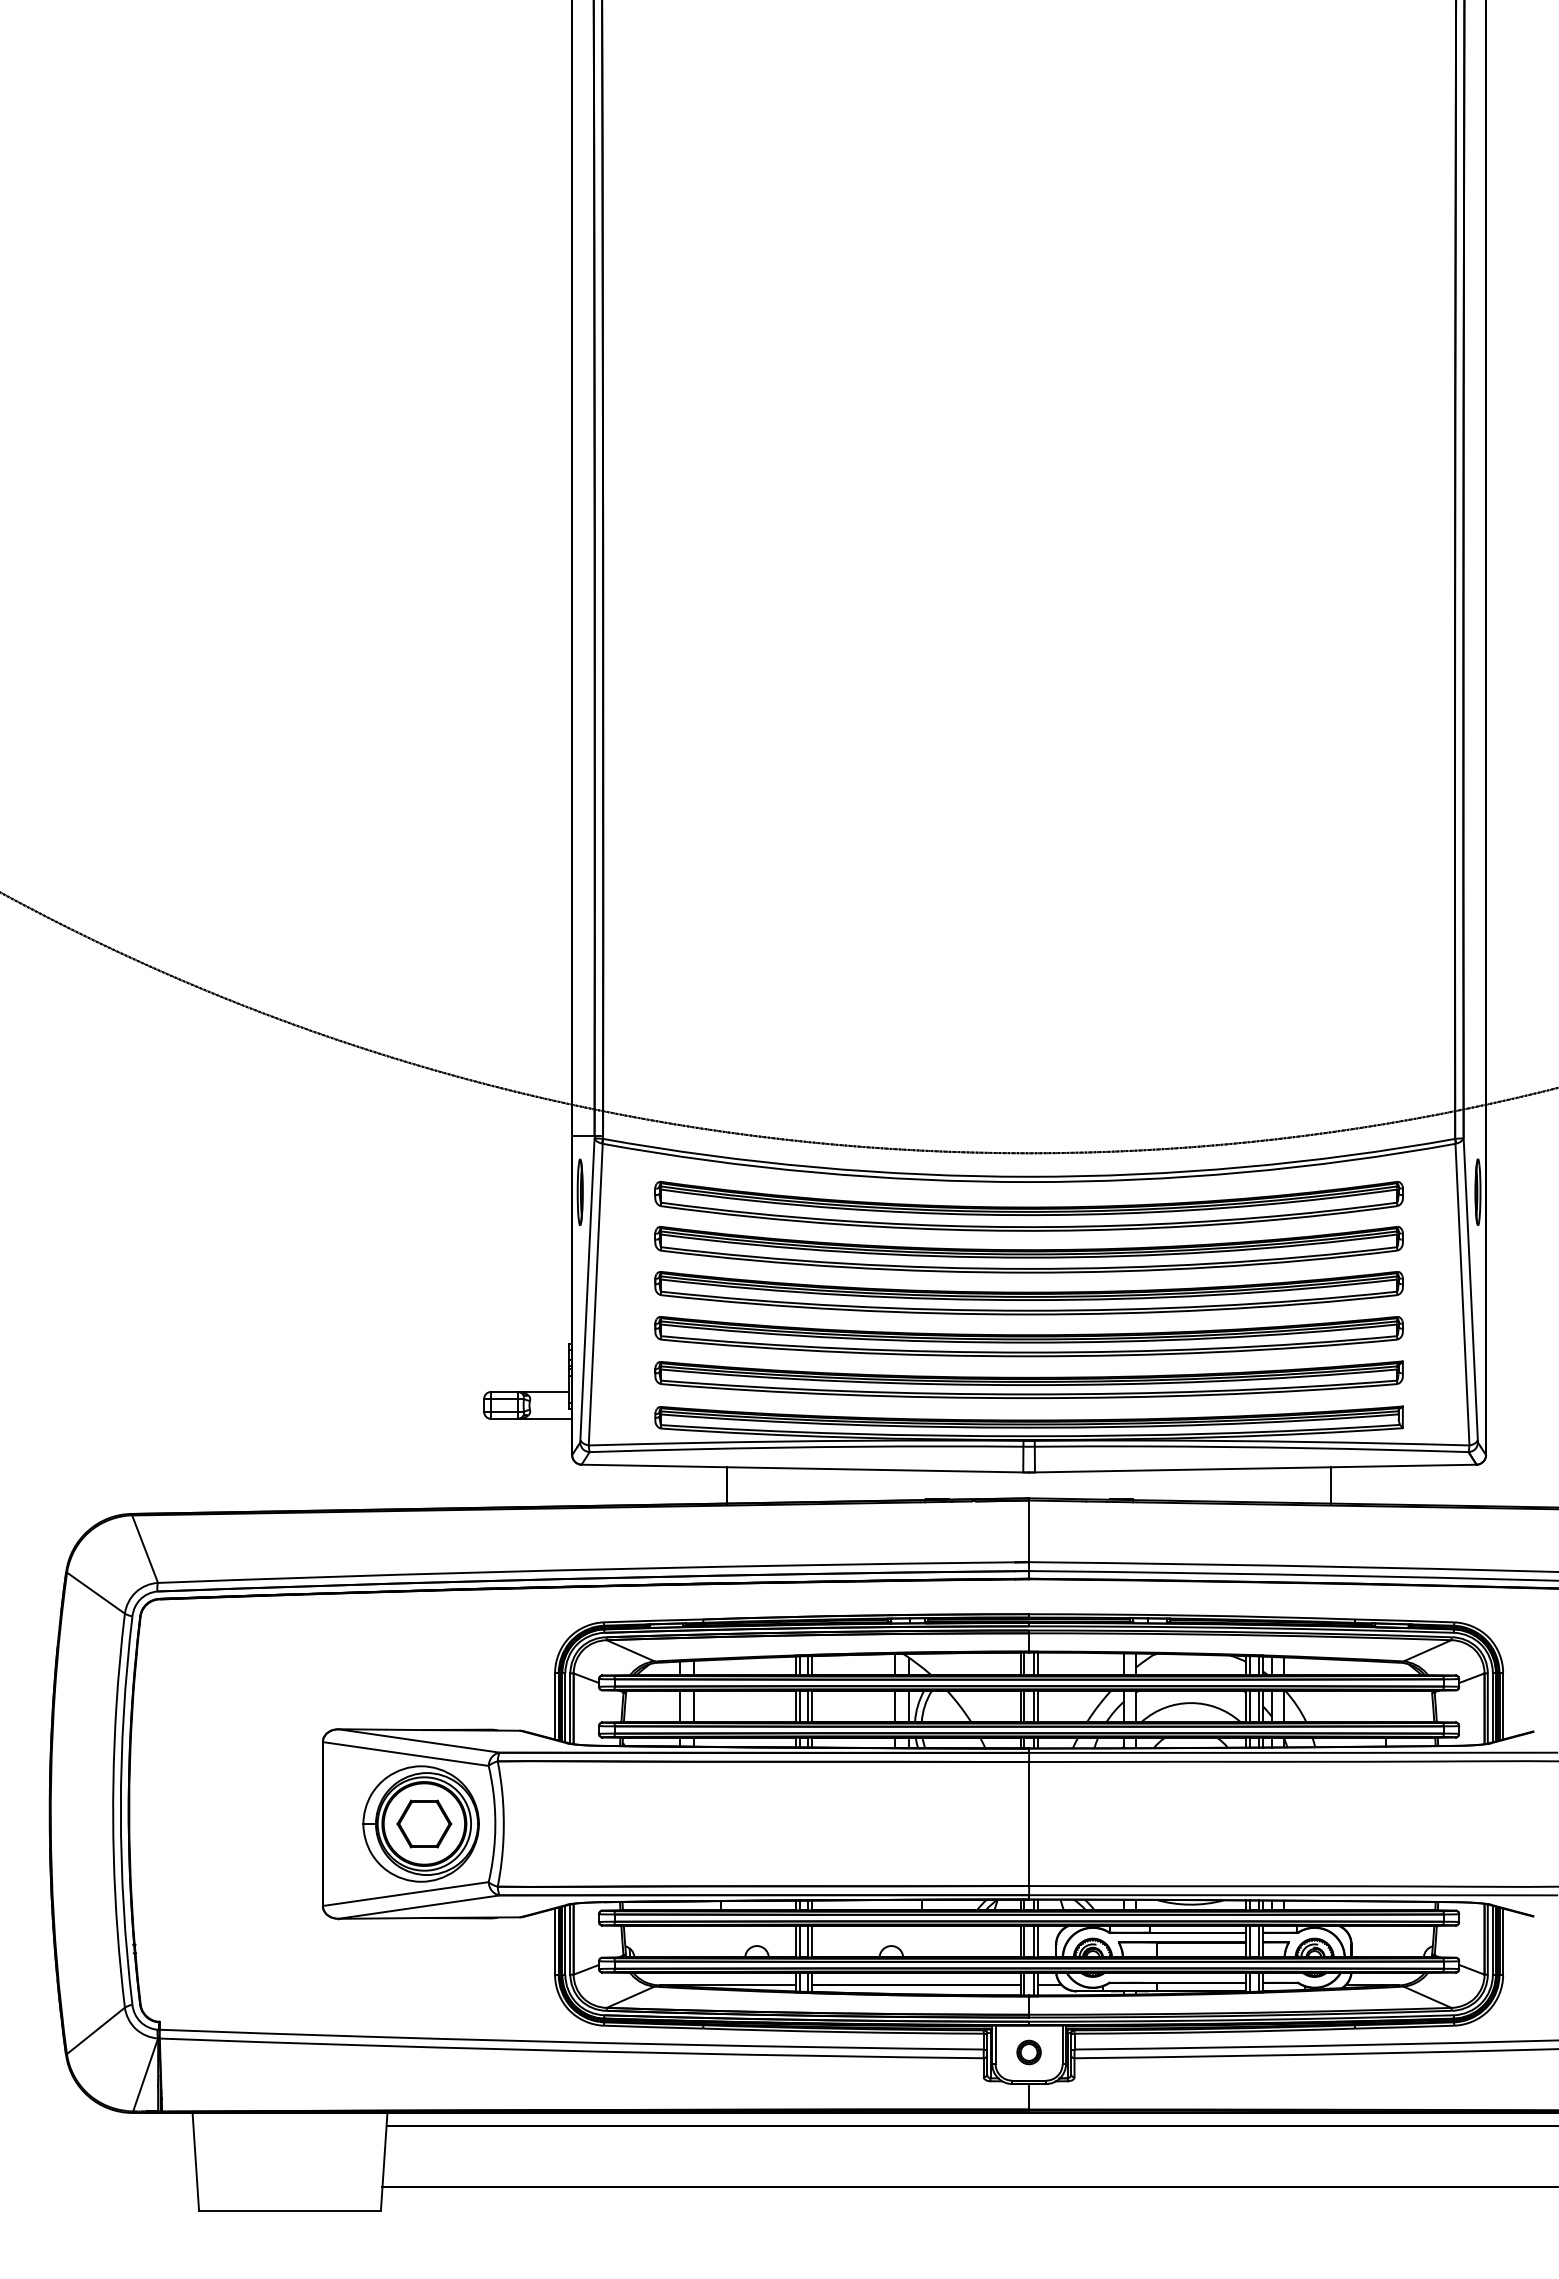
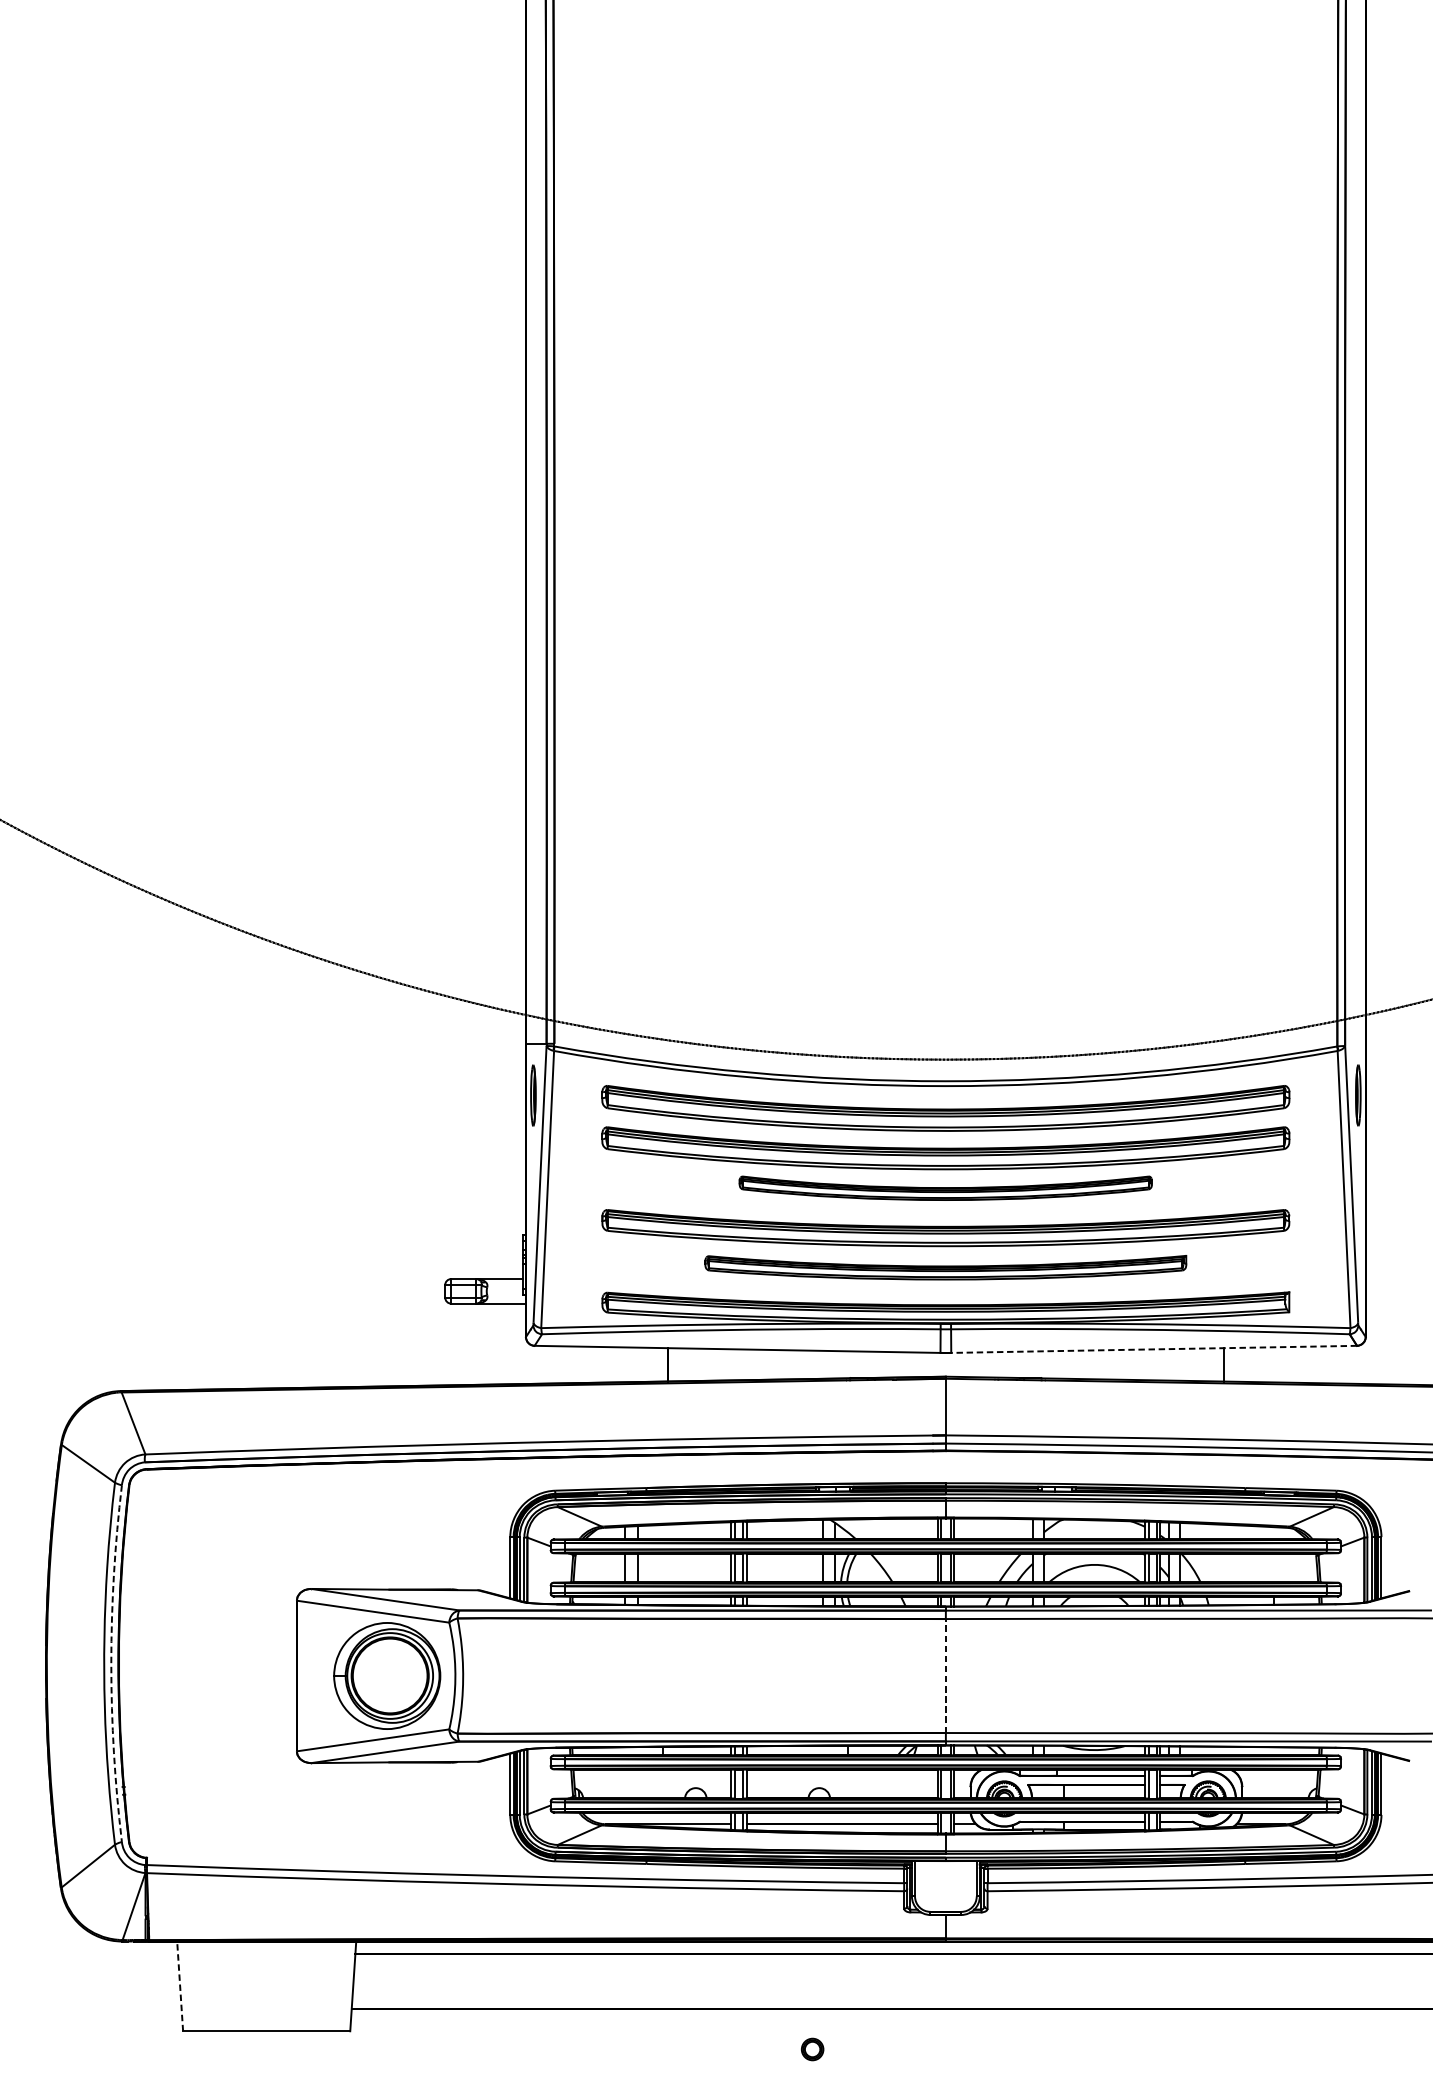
part: (1028, 1293) -> (945, 1188), size x0.6
part: (1028, 1379) -> (945, 1267), size x0.7
line: (1252, 1468) -> (1151, 1349), solid -> dashed
arc: (120, 1810) -> (110, 1663), solid -> dashed
part: (424, 1823) -> (390, 1675), removed
line: (1029, 1823) -> (946, 1675), solid -> dashed
part: (1028, 2052) -> (812, 2049), moved
line: (195, 2161) -> (179, 1986), solid -> dashed

